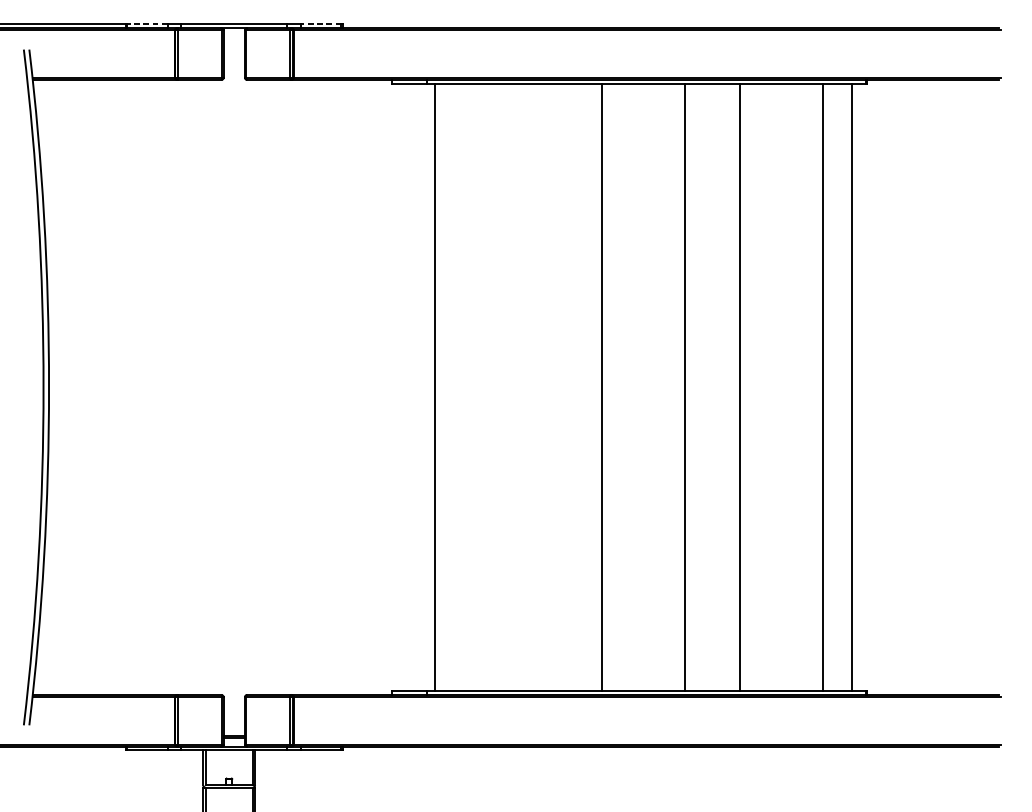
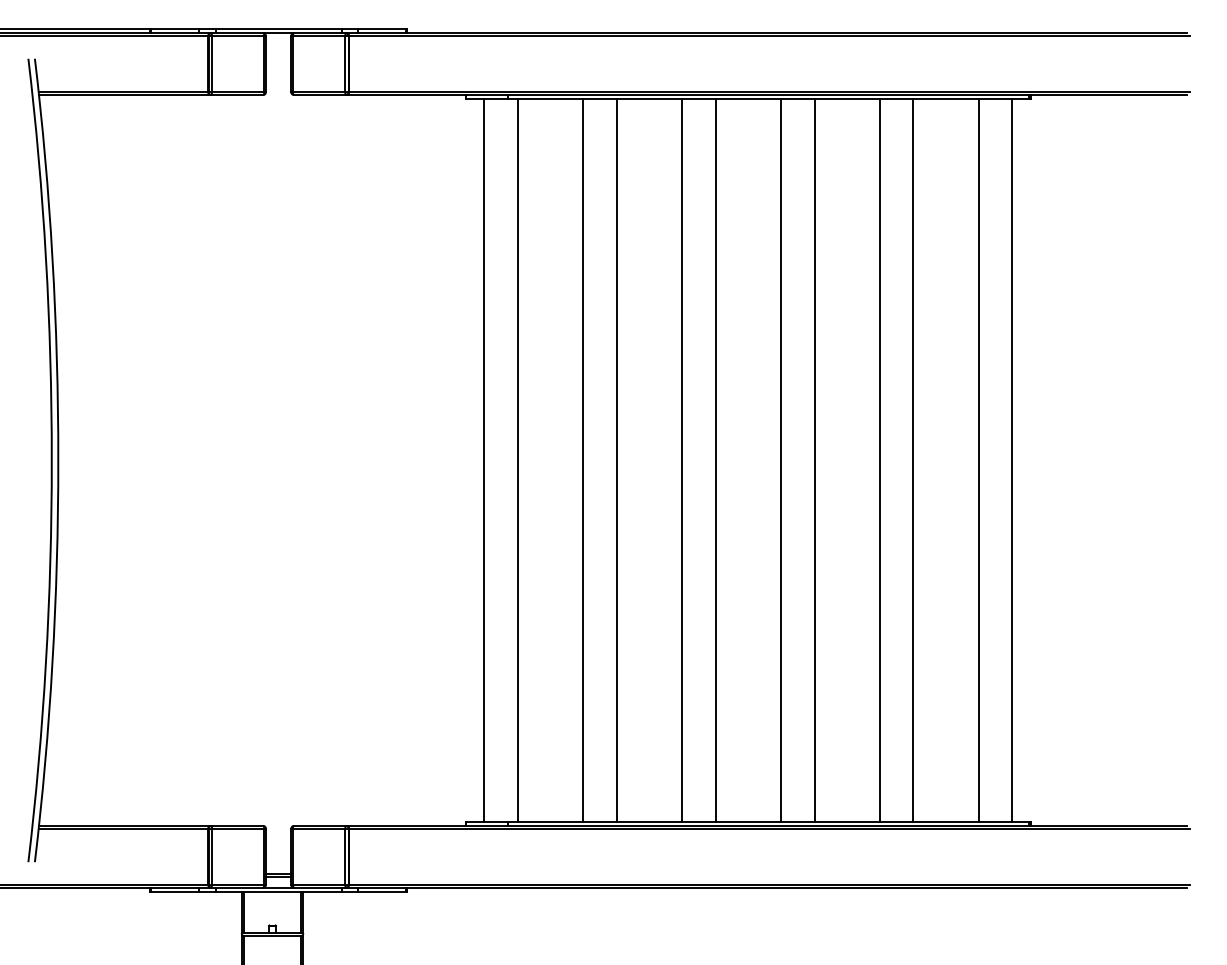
line: (146, 24) -> (174, 28), dashed -> solid
line: (320, 24) -> (381, 28), dashed -> solid
line: (407, 387) -> (484, 460), added
line: (490, 387) -> (583, 460), added
line: (518, 387) -> (616, 460), added
line: (574, 387) -> (682, 460), added
line: (657, 387) -> (781, 460), added
line: (768, 387) -> (913, 460), added

